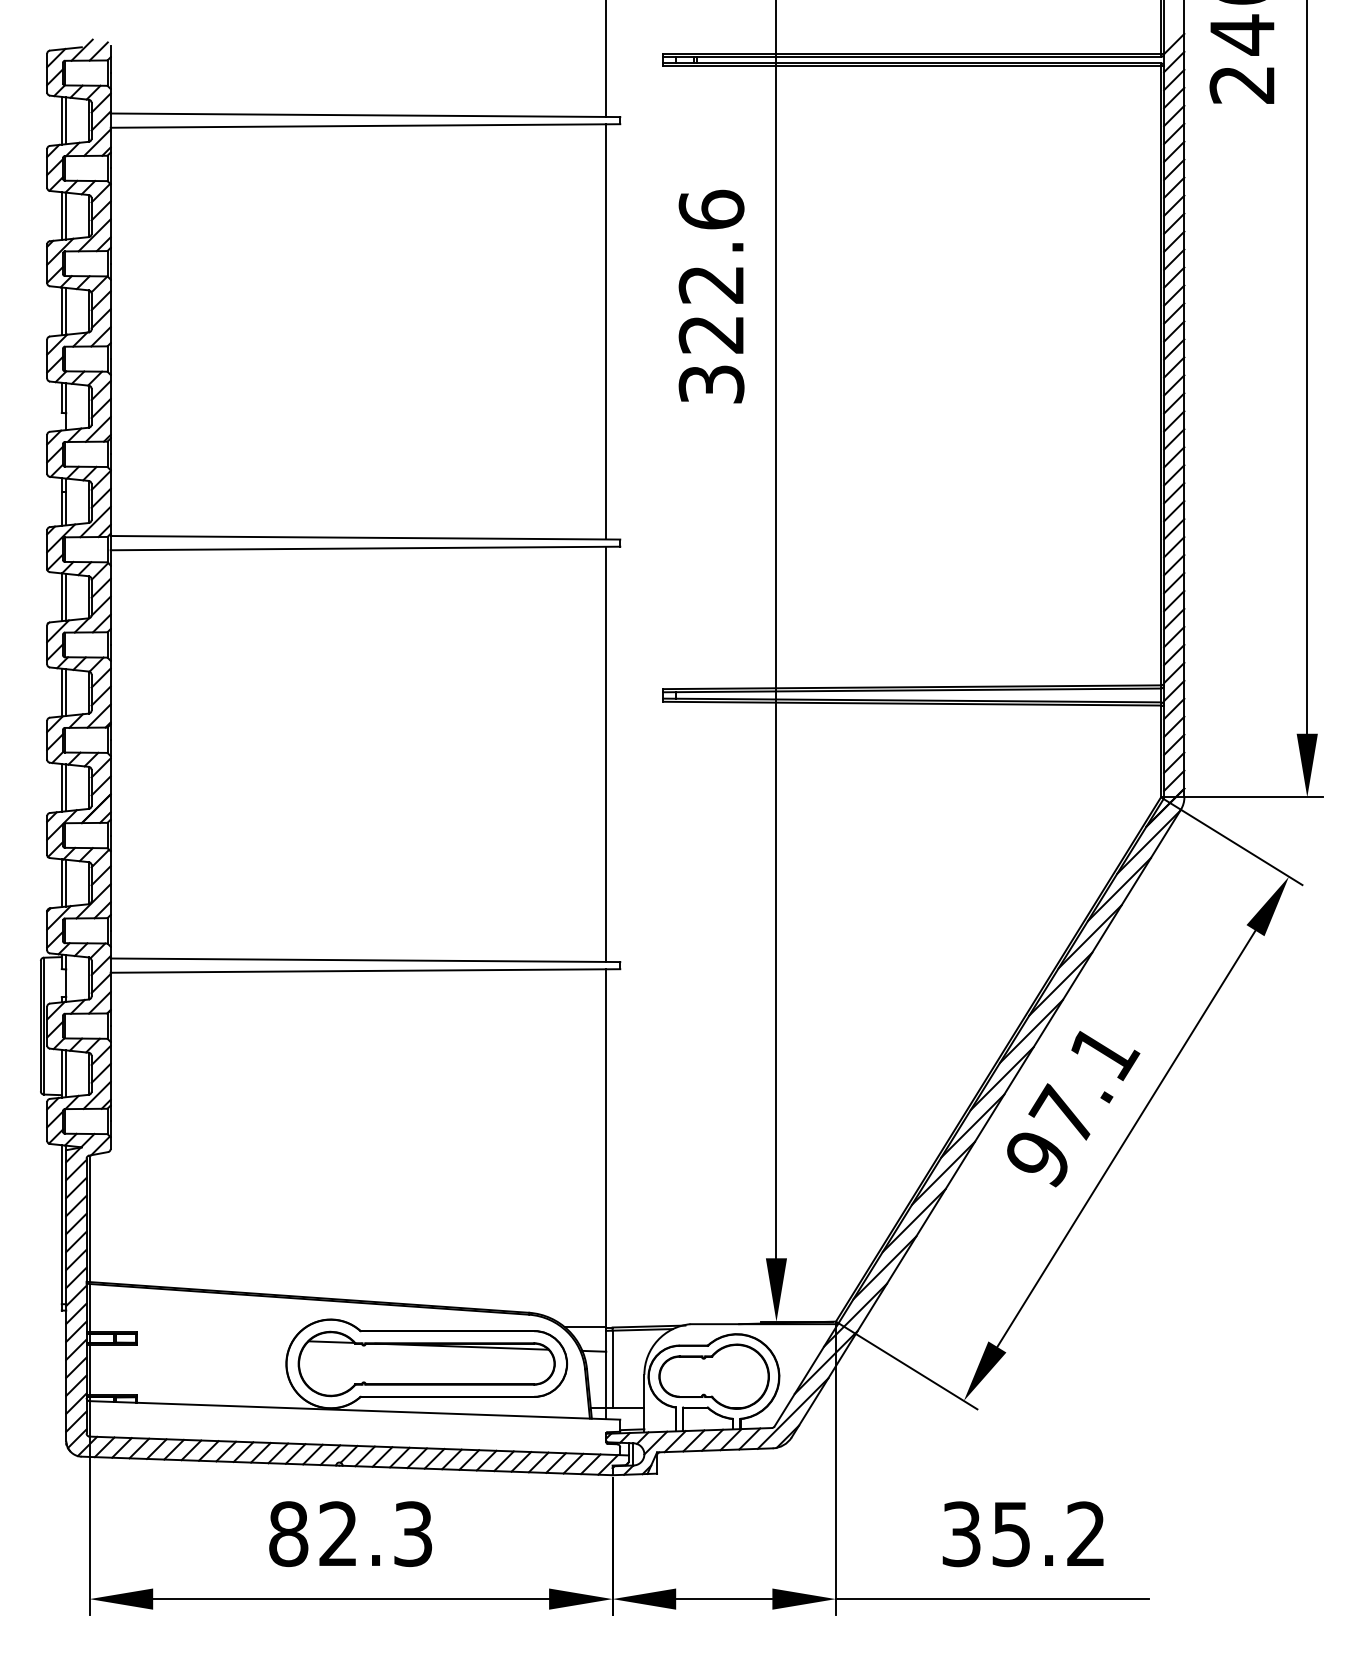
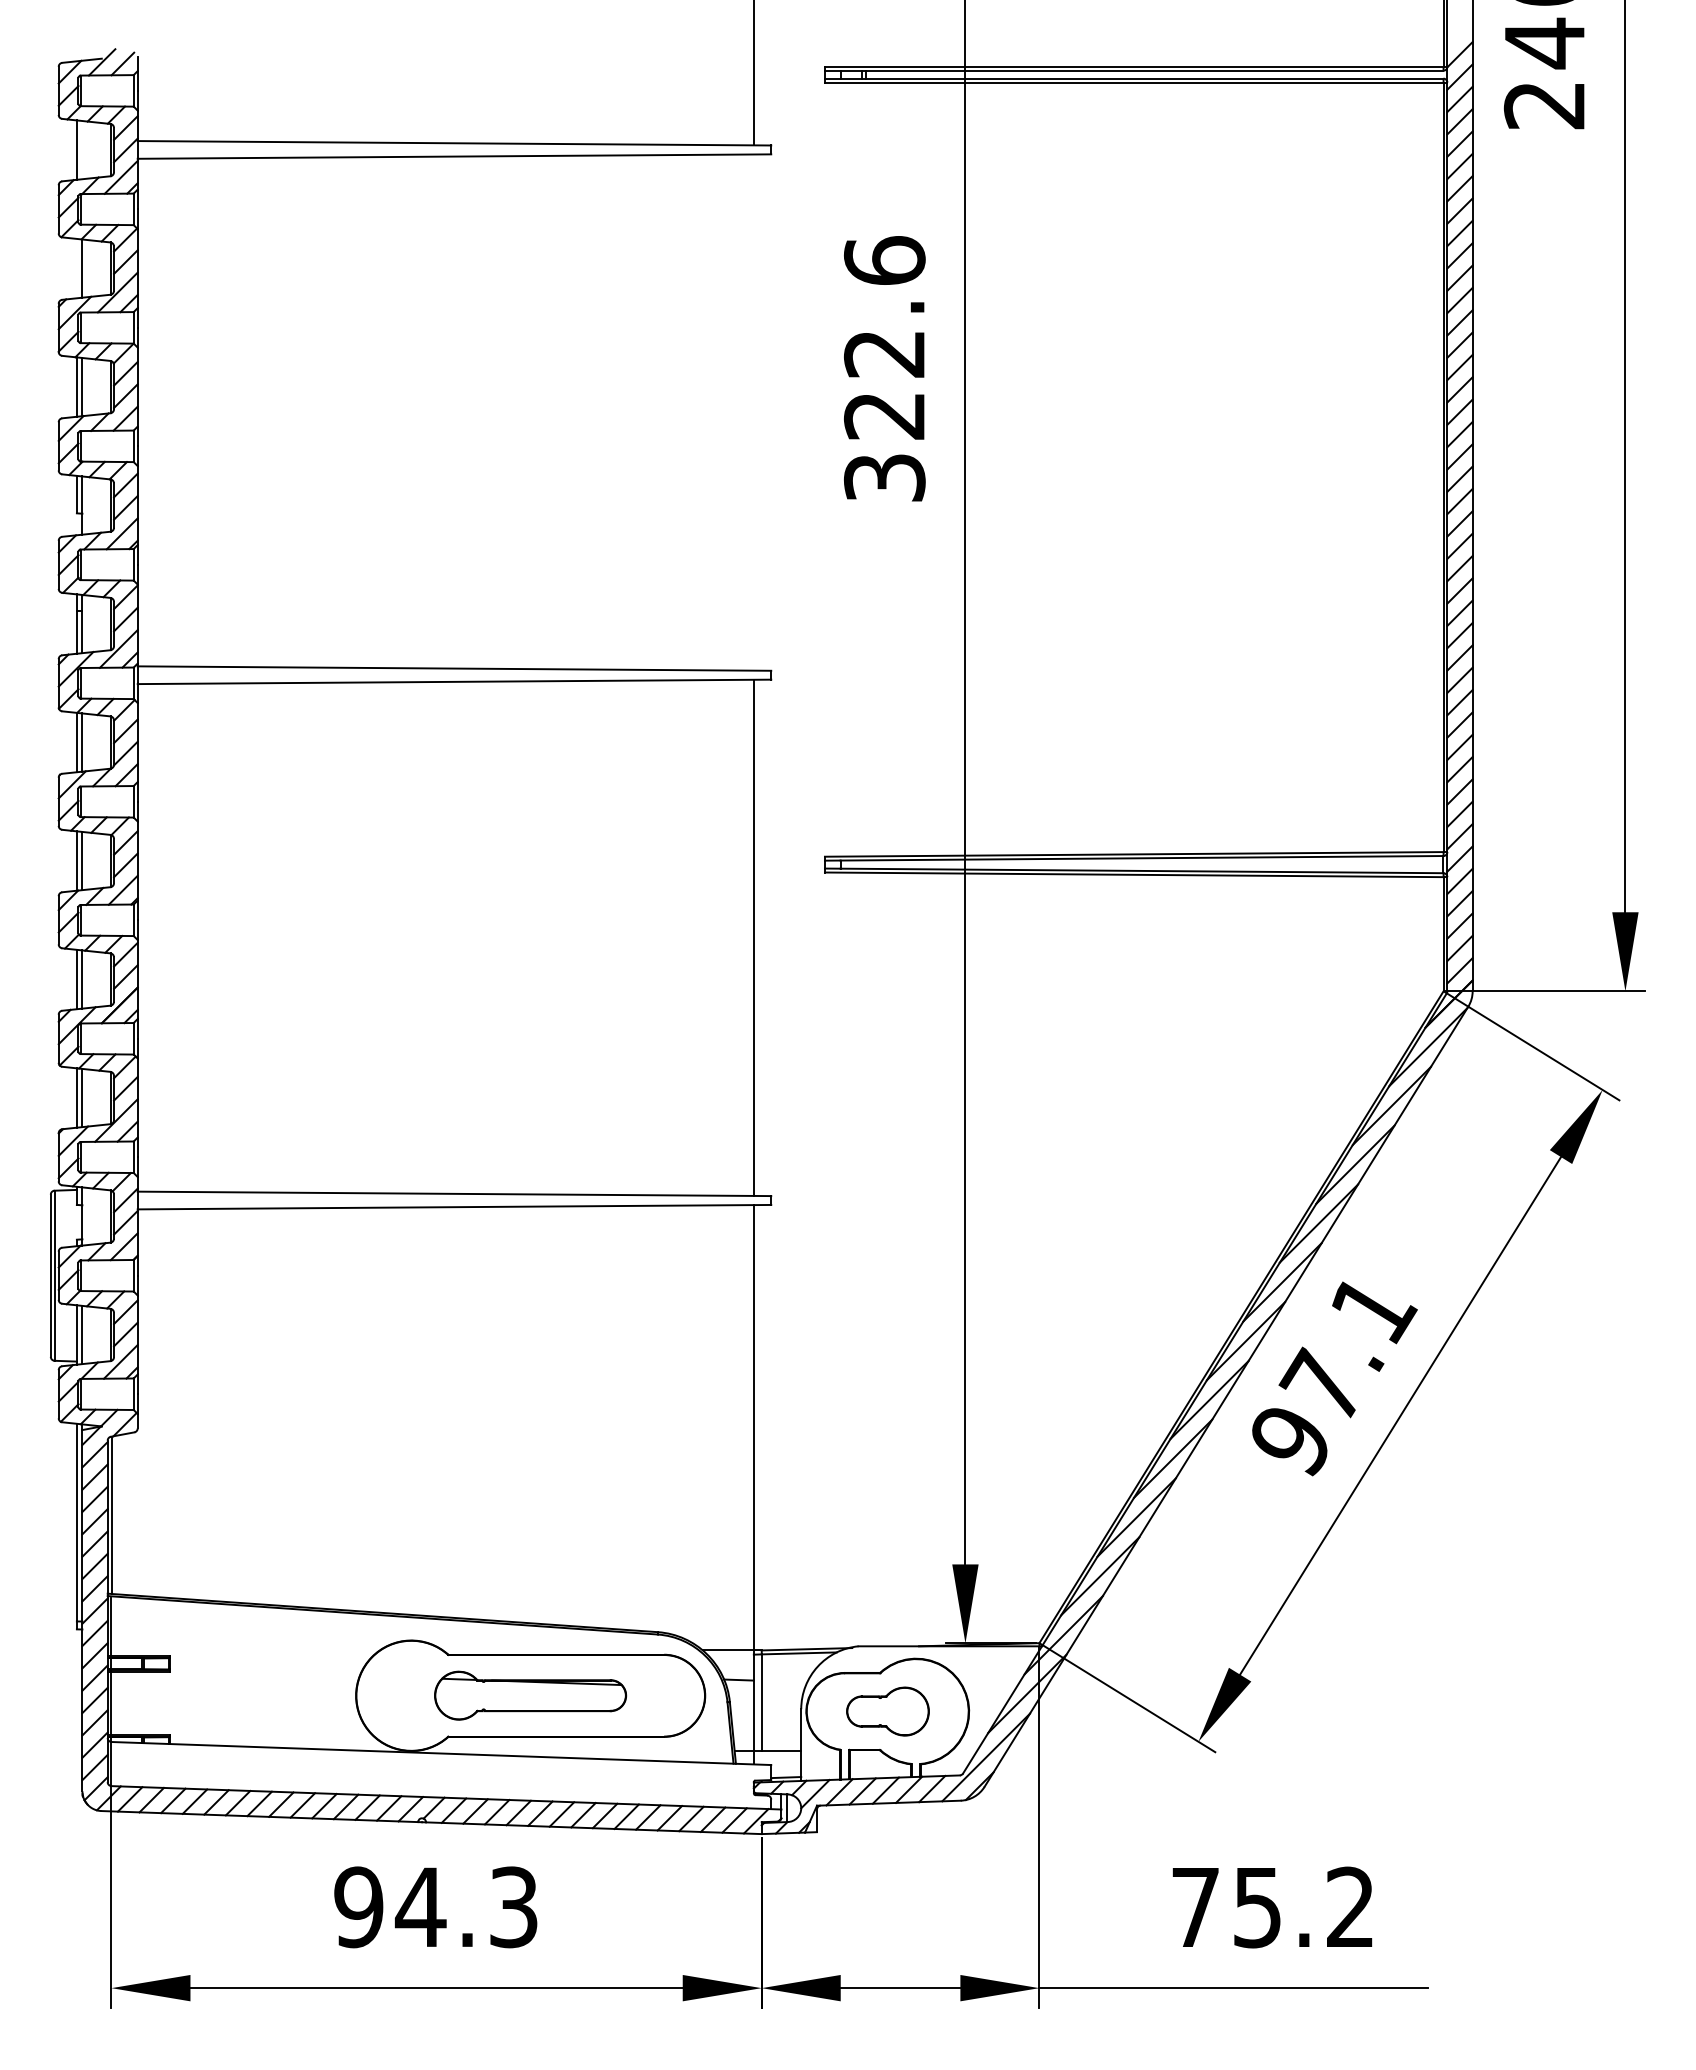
line: (66, 121) -> (82, 150), removed
line: (61, 216) -> (76, 268), removed
line: (605, 331) -> (753, 412), removed
part: (426, 1363) -> (530, 1695), size x0.6
part: (713, 1376) -> (887, 1711), size x0.6
text: (314, 1534) -> (390, 1907), 82.3 -> 94.3
text: (961, 1534) -> (1195, 1907), 35.2 -> 75.2

